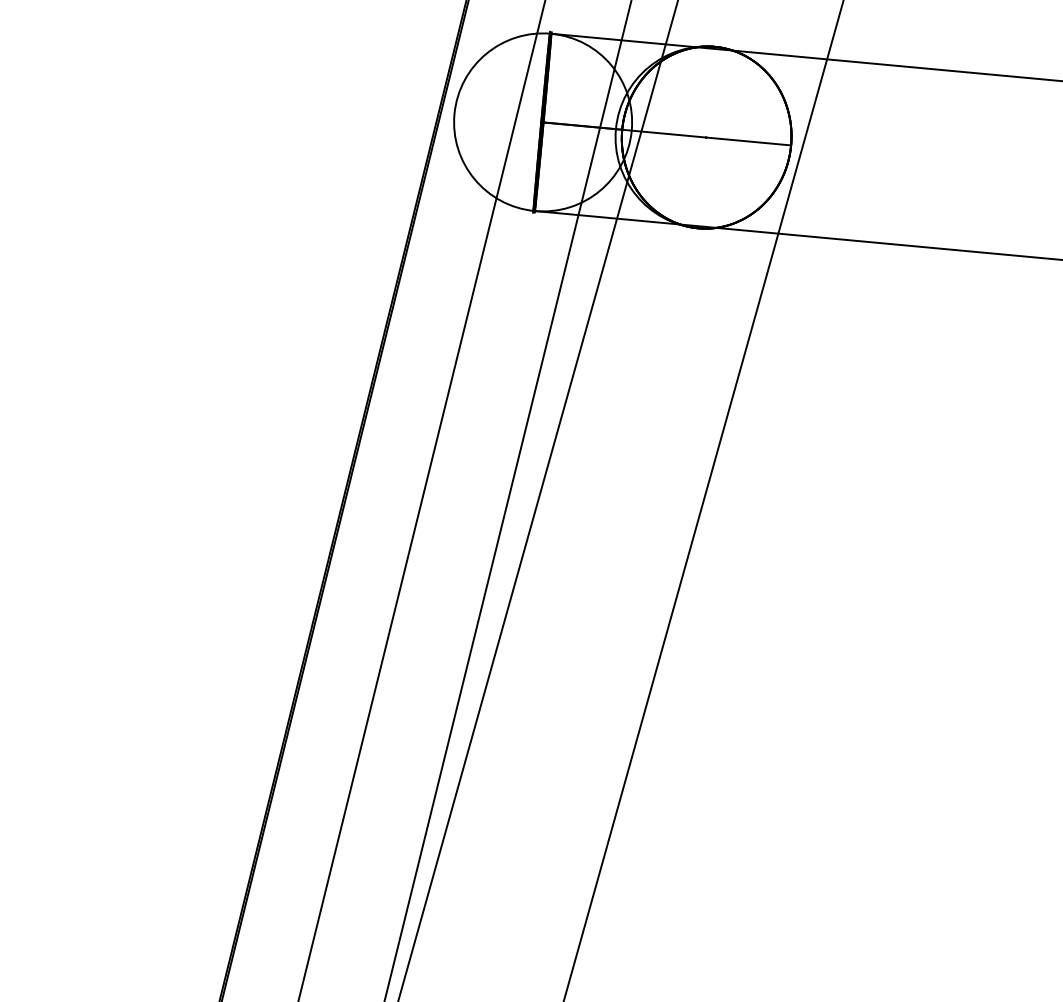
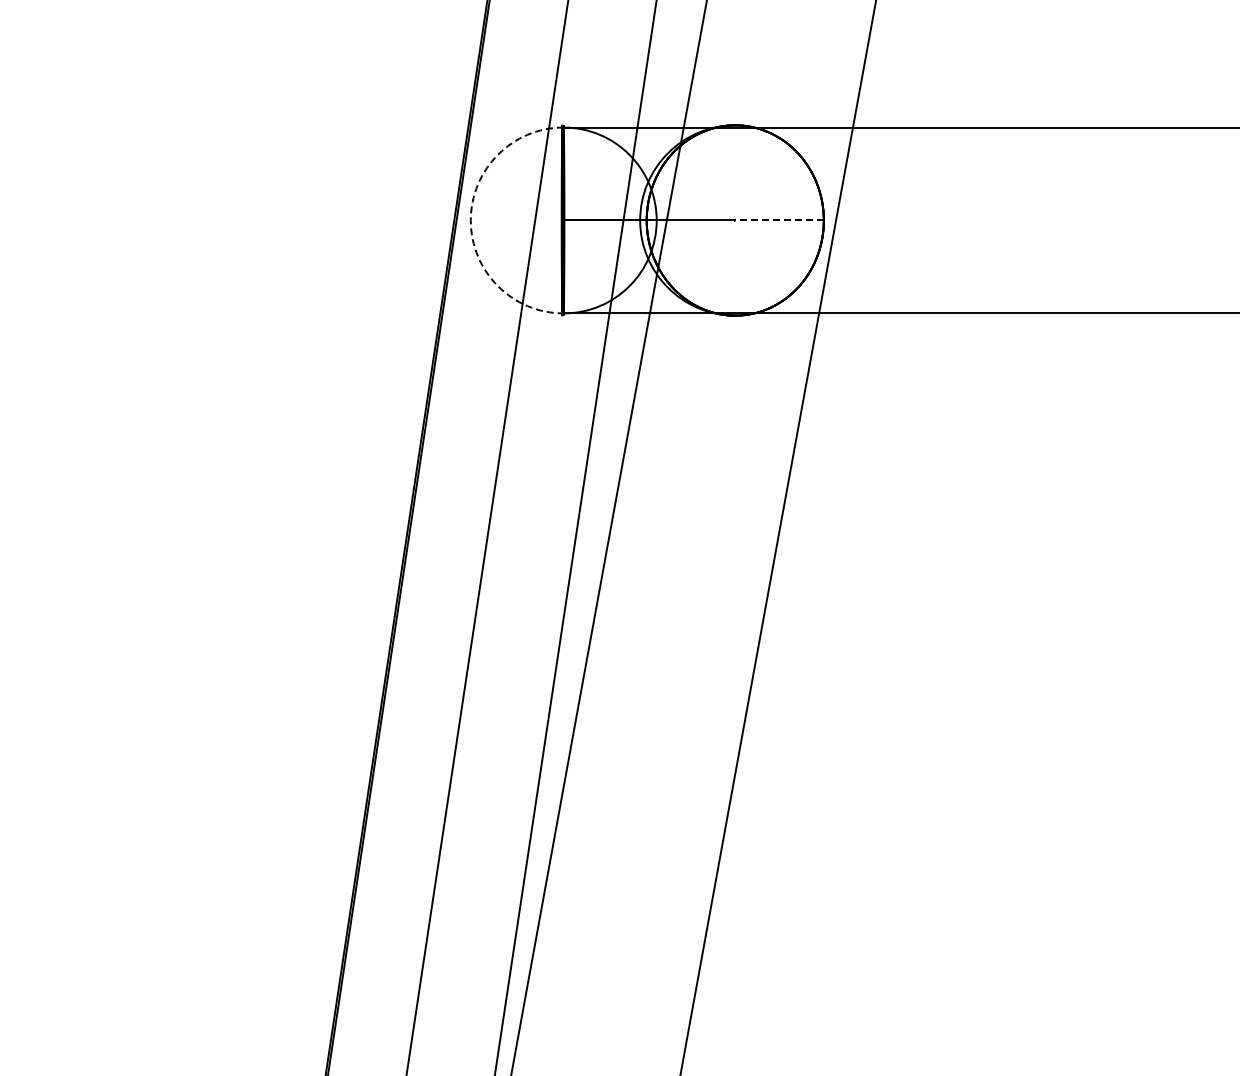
arc: (454, 114) -> (470, 220), solid -> dashed
line: (748, 141) -> (779, 220), solid -> dashed

